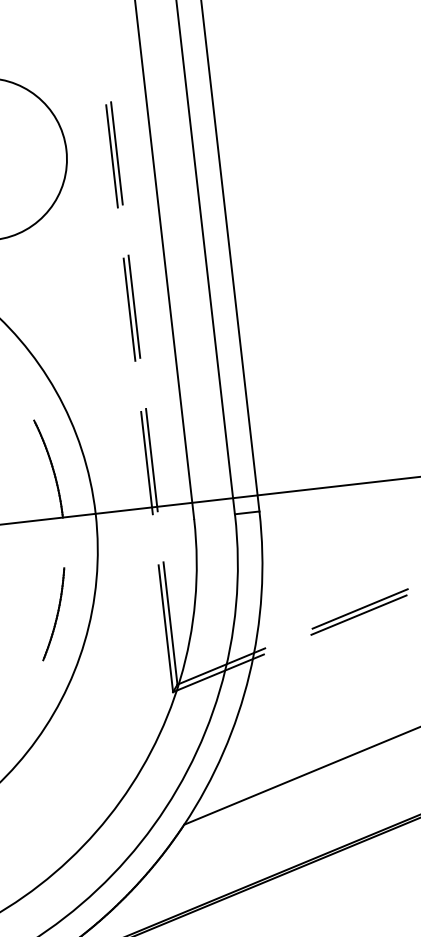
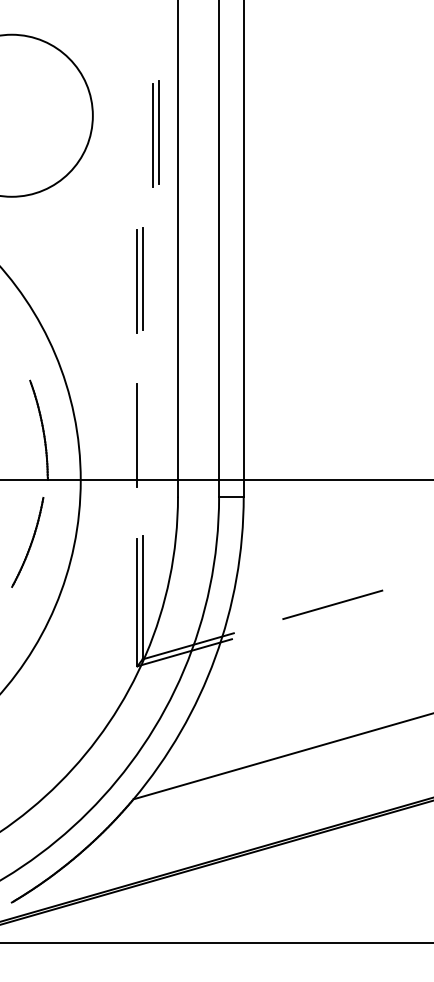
part: (113, 154) -> (155, 133), moved
line: (151, 459) -> (142, 432), removed
part: (53, 614) -> (27, 542), moved
line: (358, 614) -> (330, 610), removed

